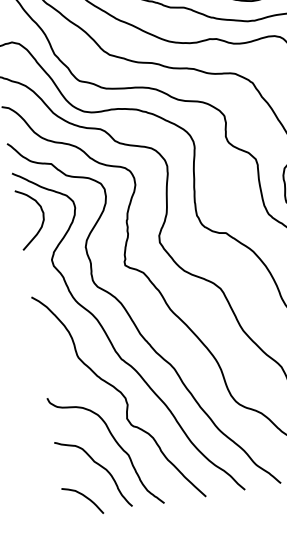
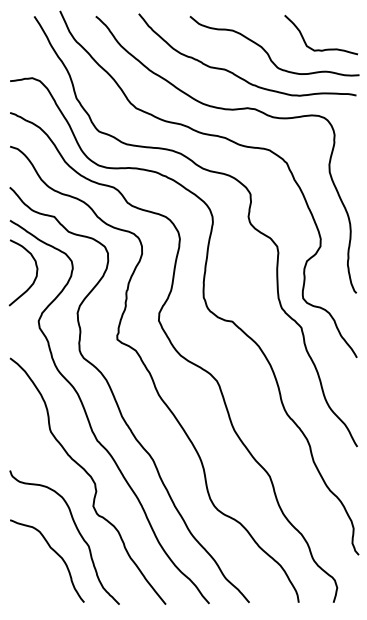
curve: (85, 497) -> (34, 584), removed

